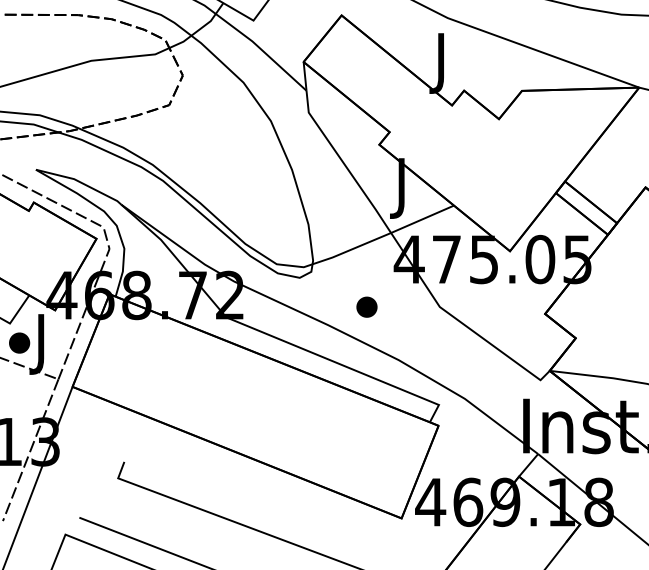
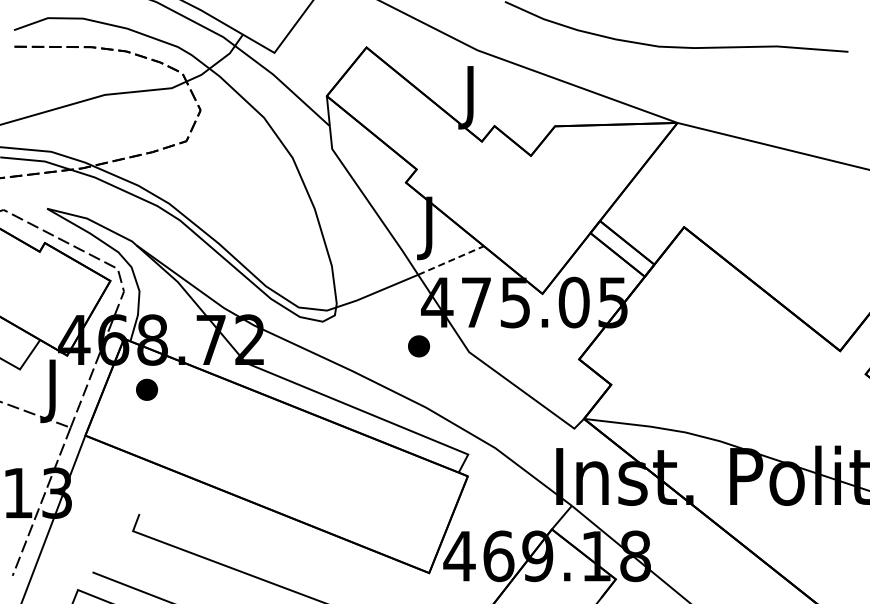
line: (422, 219) -> (451, 260), solid -> dashed
part: (366, 307) -> (418, 346), moved
part: (19, 342) -> (146, 389), moved

